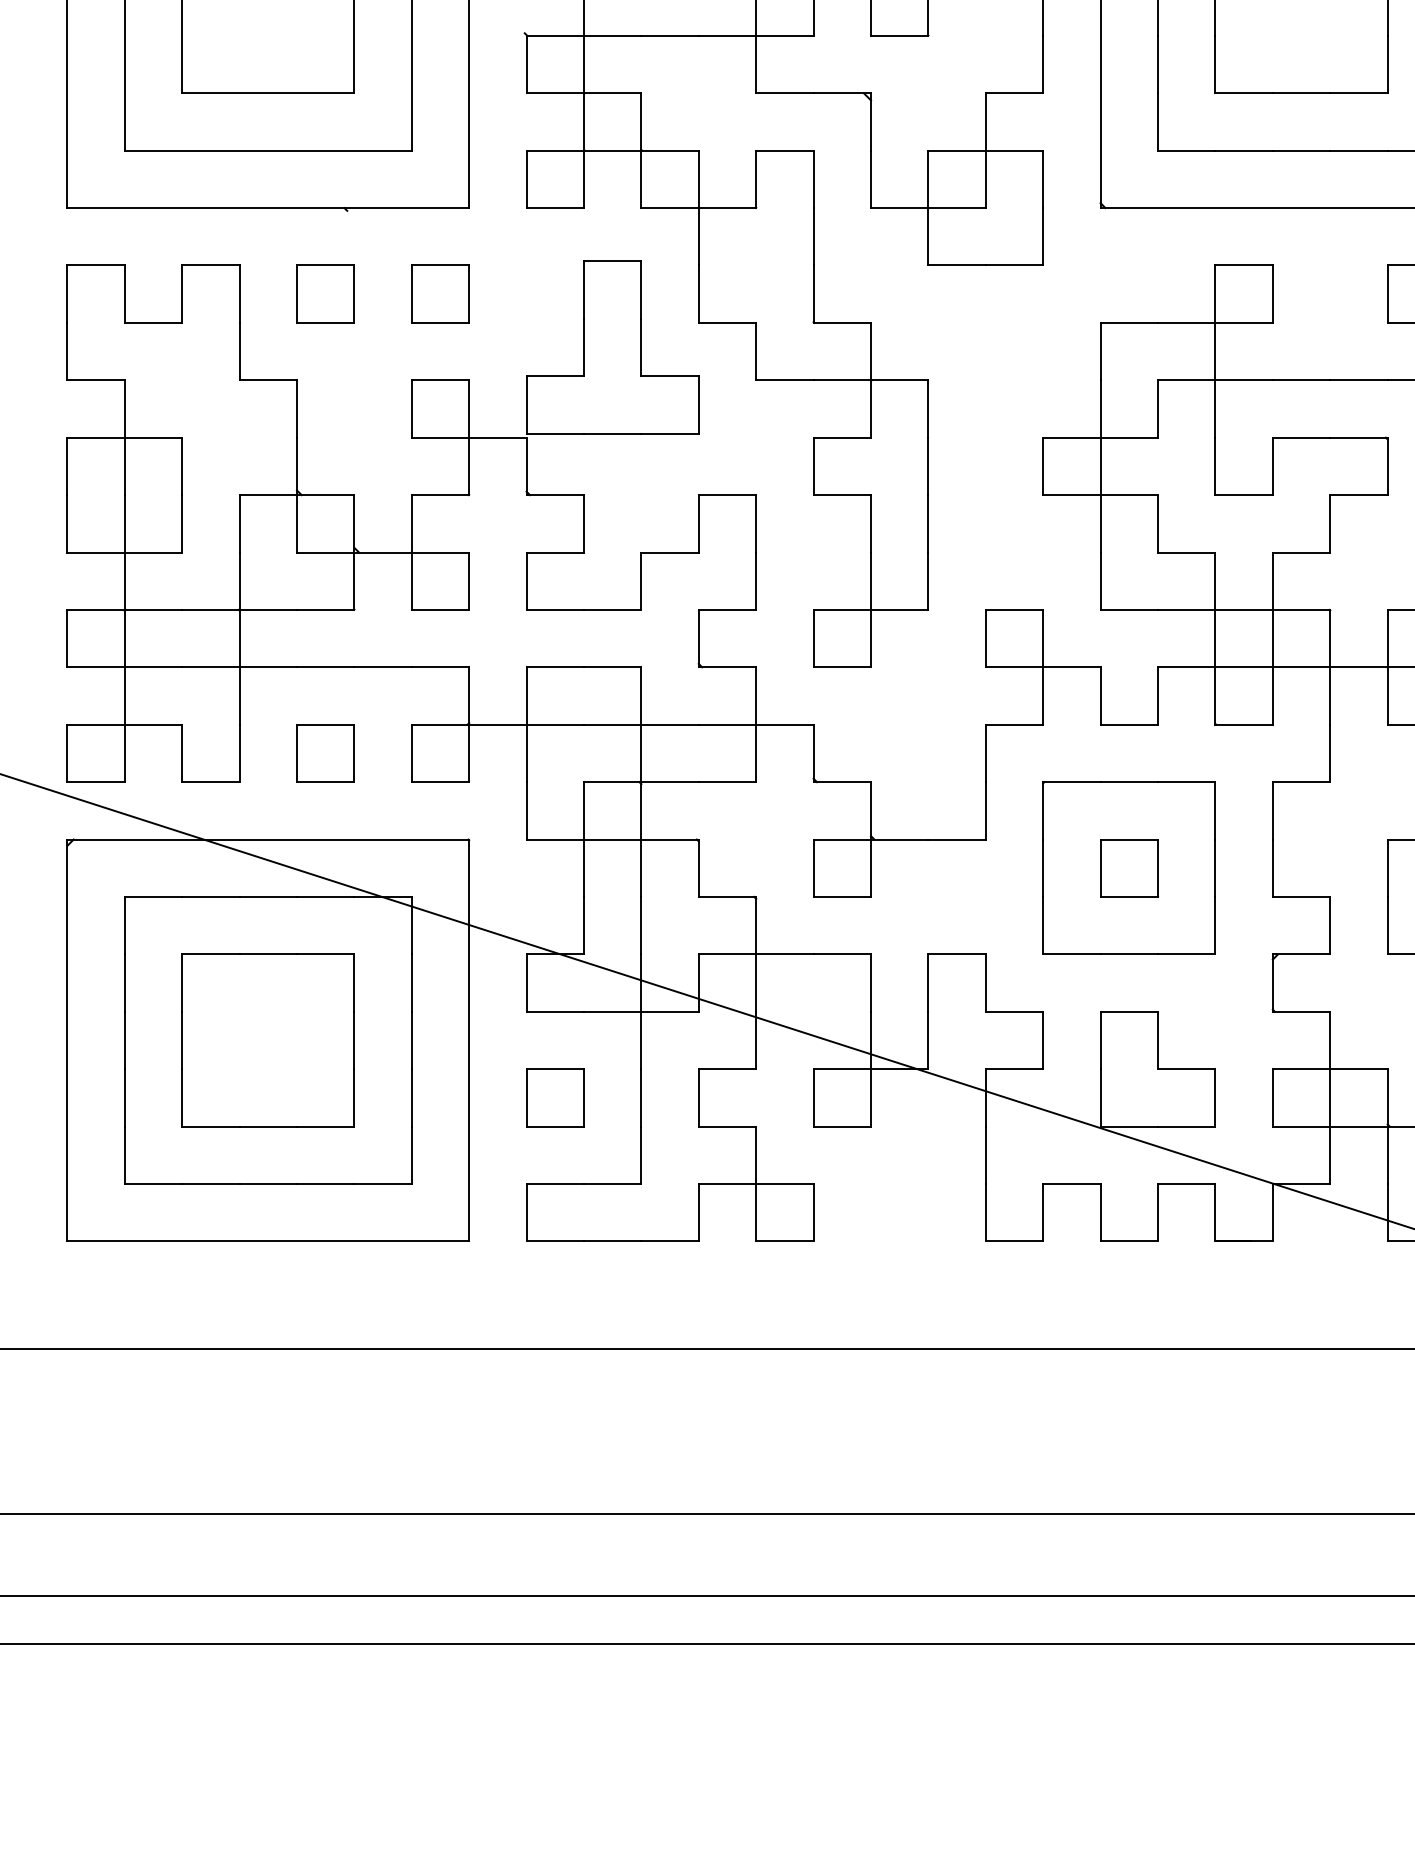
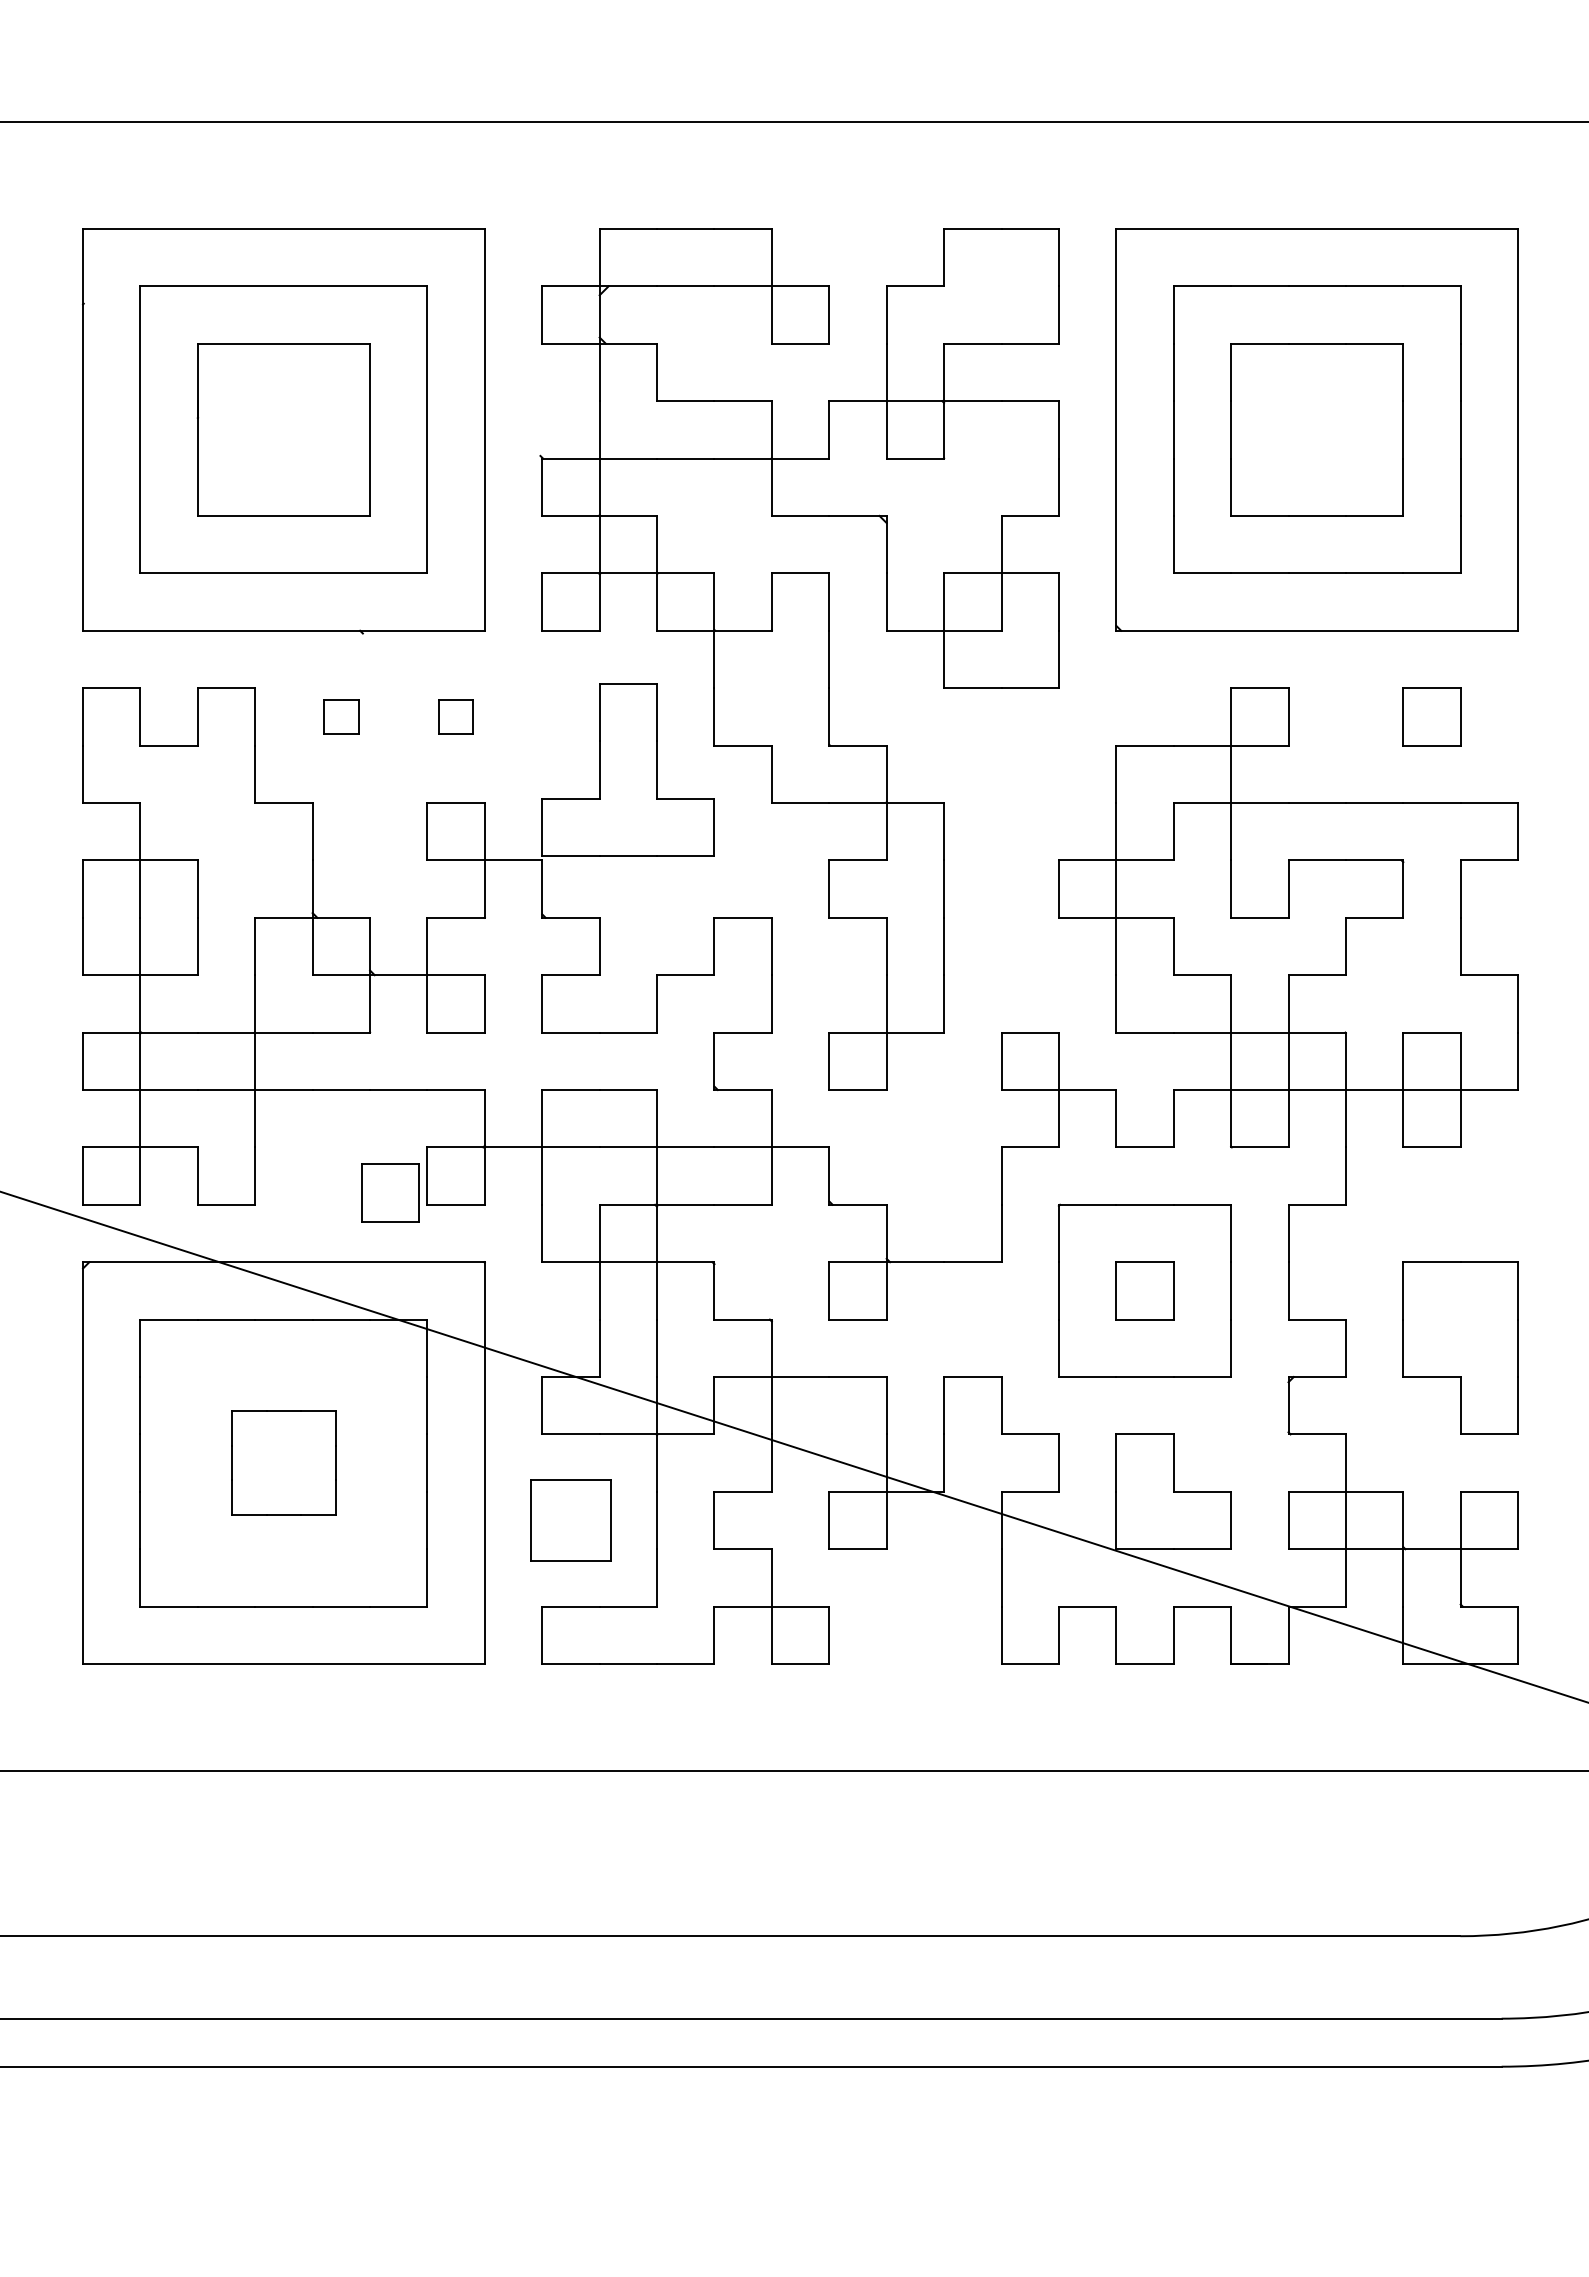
part: (325, 293) -> (341, 716), size x0.6
part: (439, 293) -> (455, 716), size x0.6
part: (325, 752) -> (390, 1192), moved
part: (267, 1039) -> (283, 1462), size x0.6
part: (554, 1097) -> (570, 1520), size x1.4

